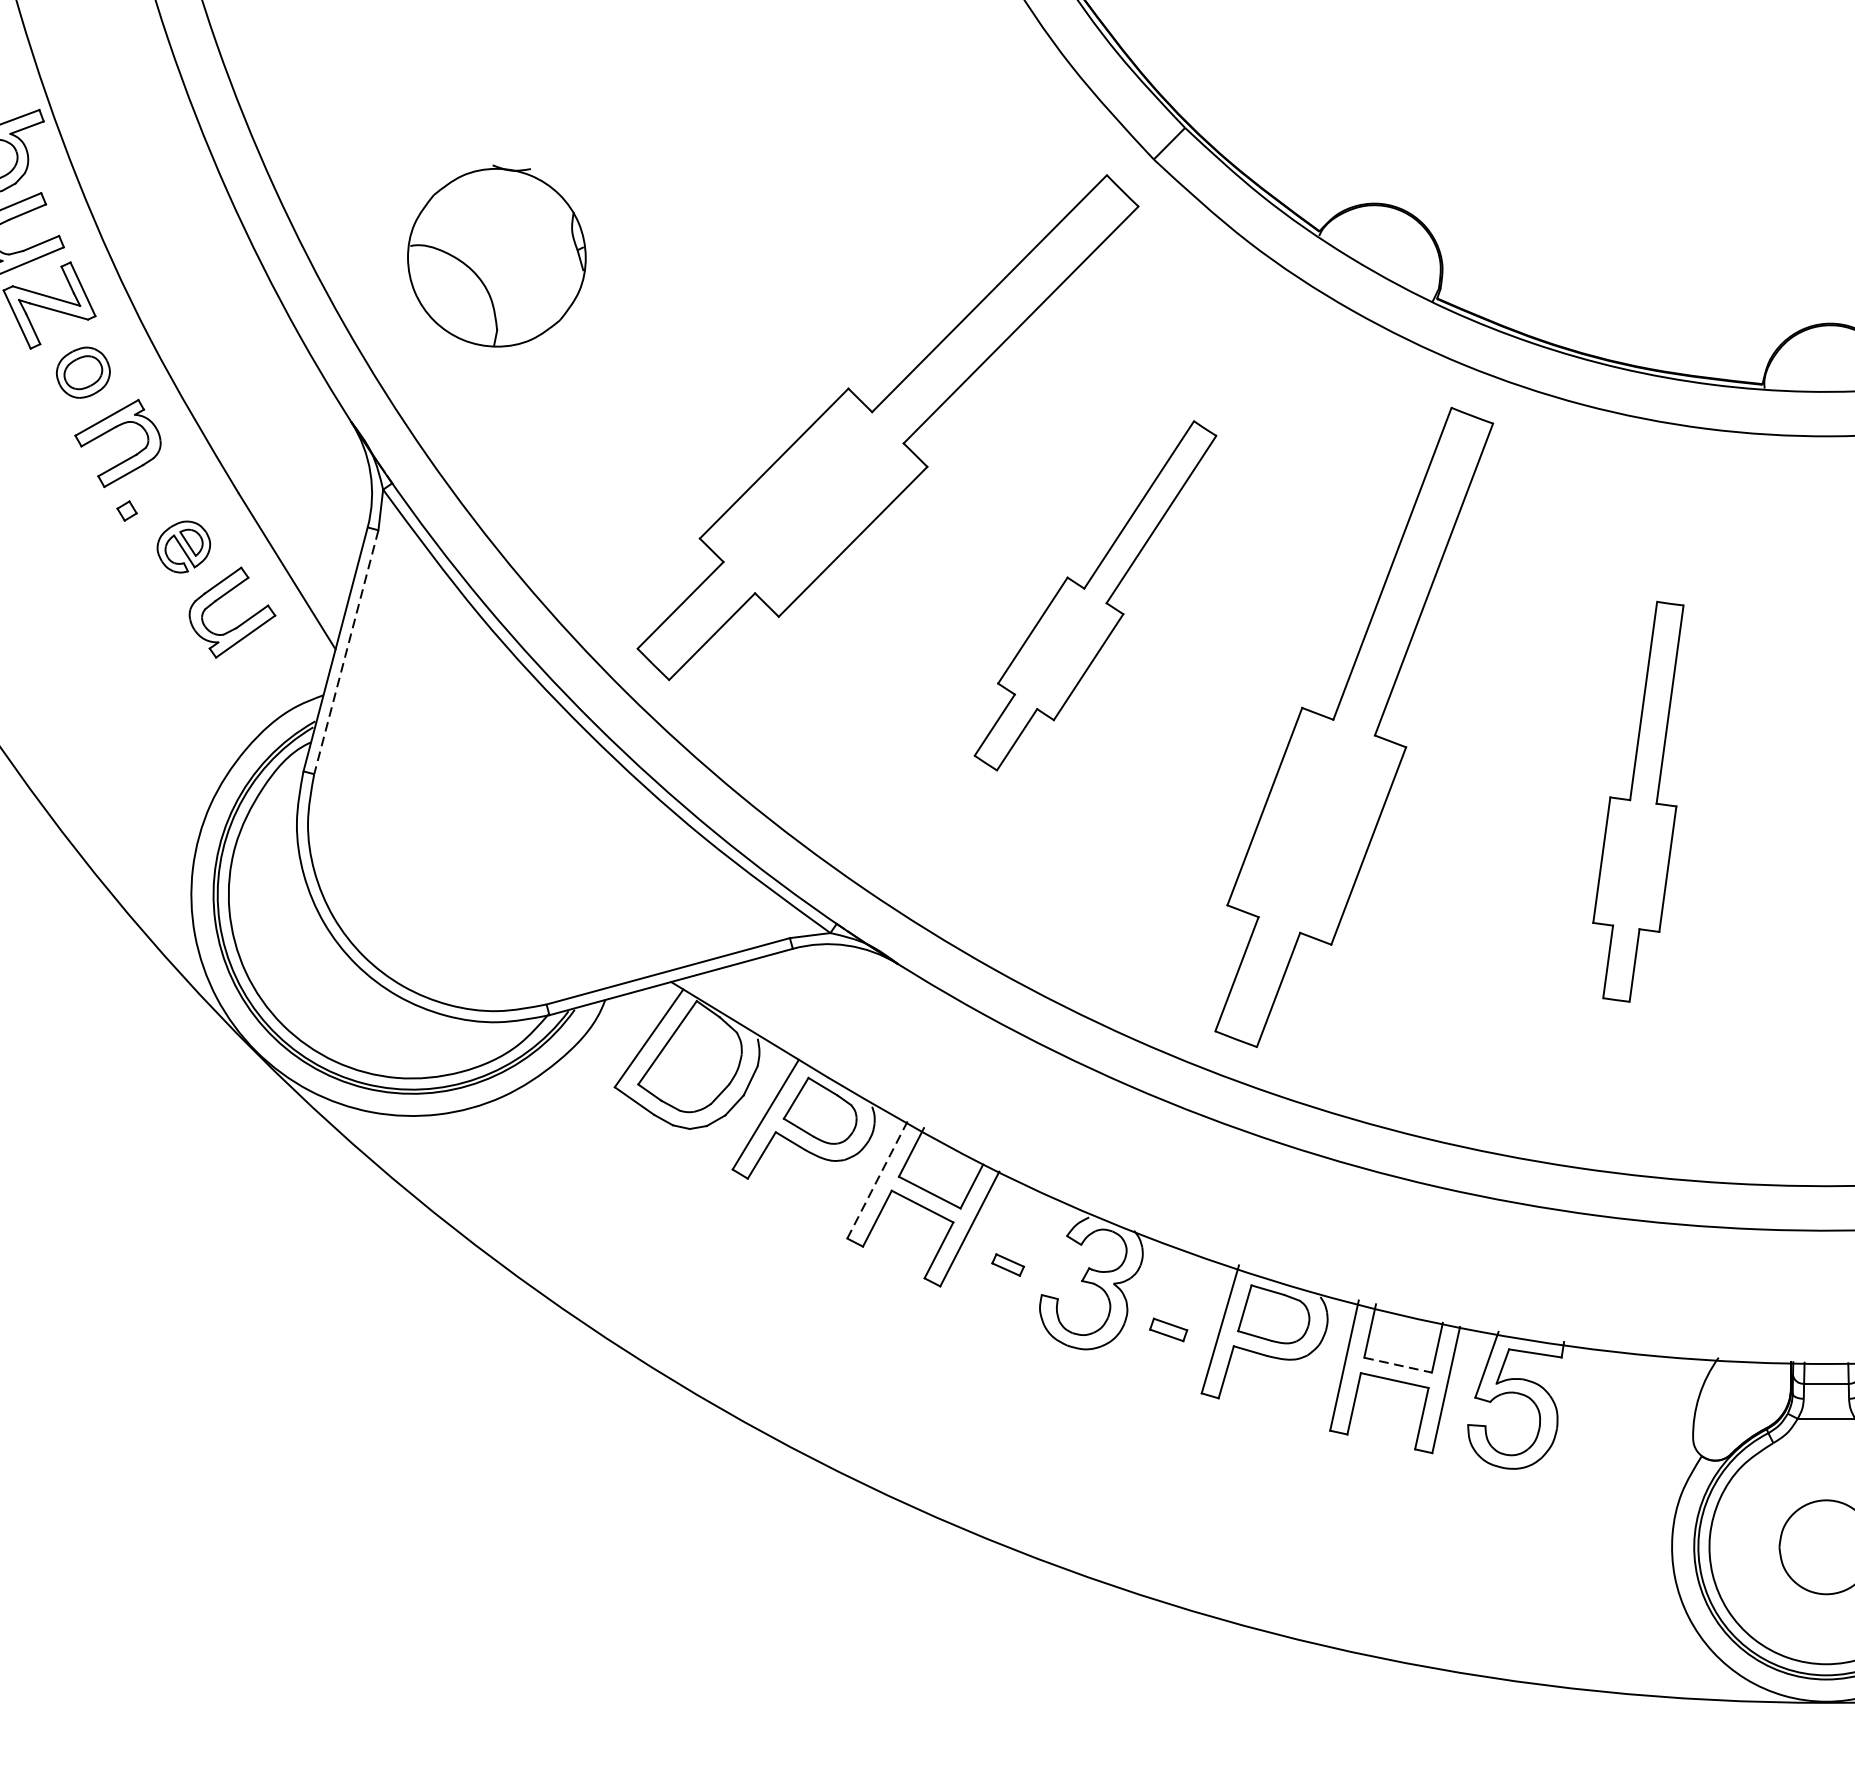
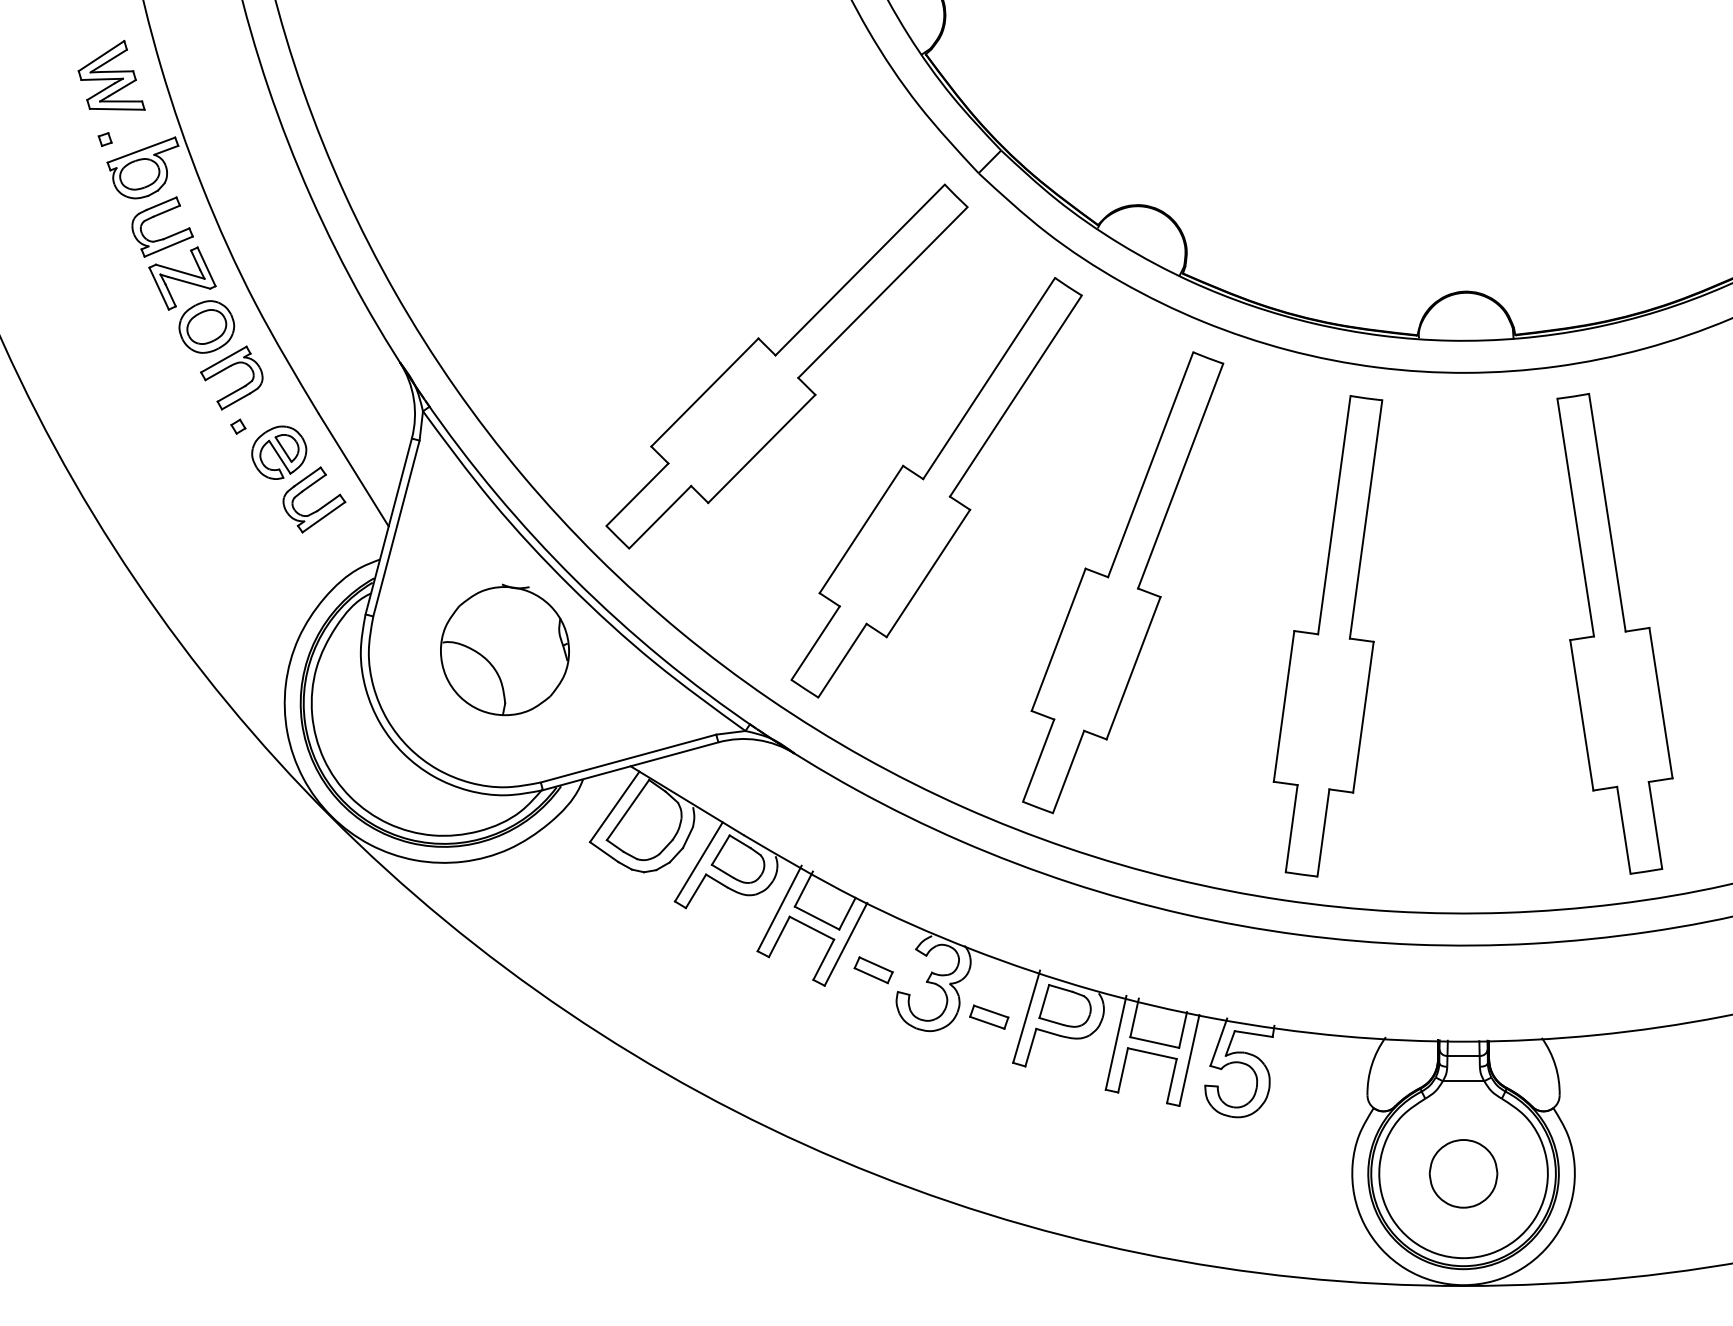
part: (496, 255) -> (504, 649), moved
part: (82, 372) -> (206, 326), size x1.43
part: (184, 546) -> (279, 452), size x1.43
part: (1095, 595) -> (936, 487), size x1.67
line: (346, 652) -> (396, 528), dashed -> solid
part: (1637, 801) -> (1327, 636), size x1.67
line: (877, 1179) -> (779, 908), dashed -> solid
part: (1007, 1265) -> (873, 970), size x1.67
part: (1168, 1329) -> (989, 1016), size x1.43
line: (1397, 1365) -> (1154, 1042), dashed -> solid

